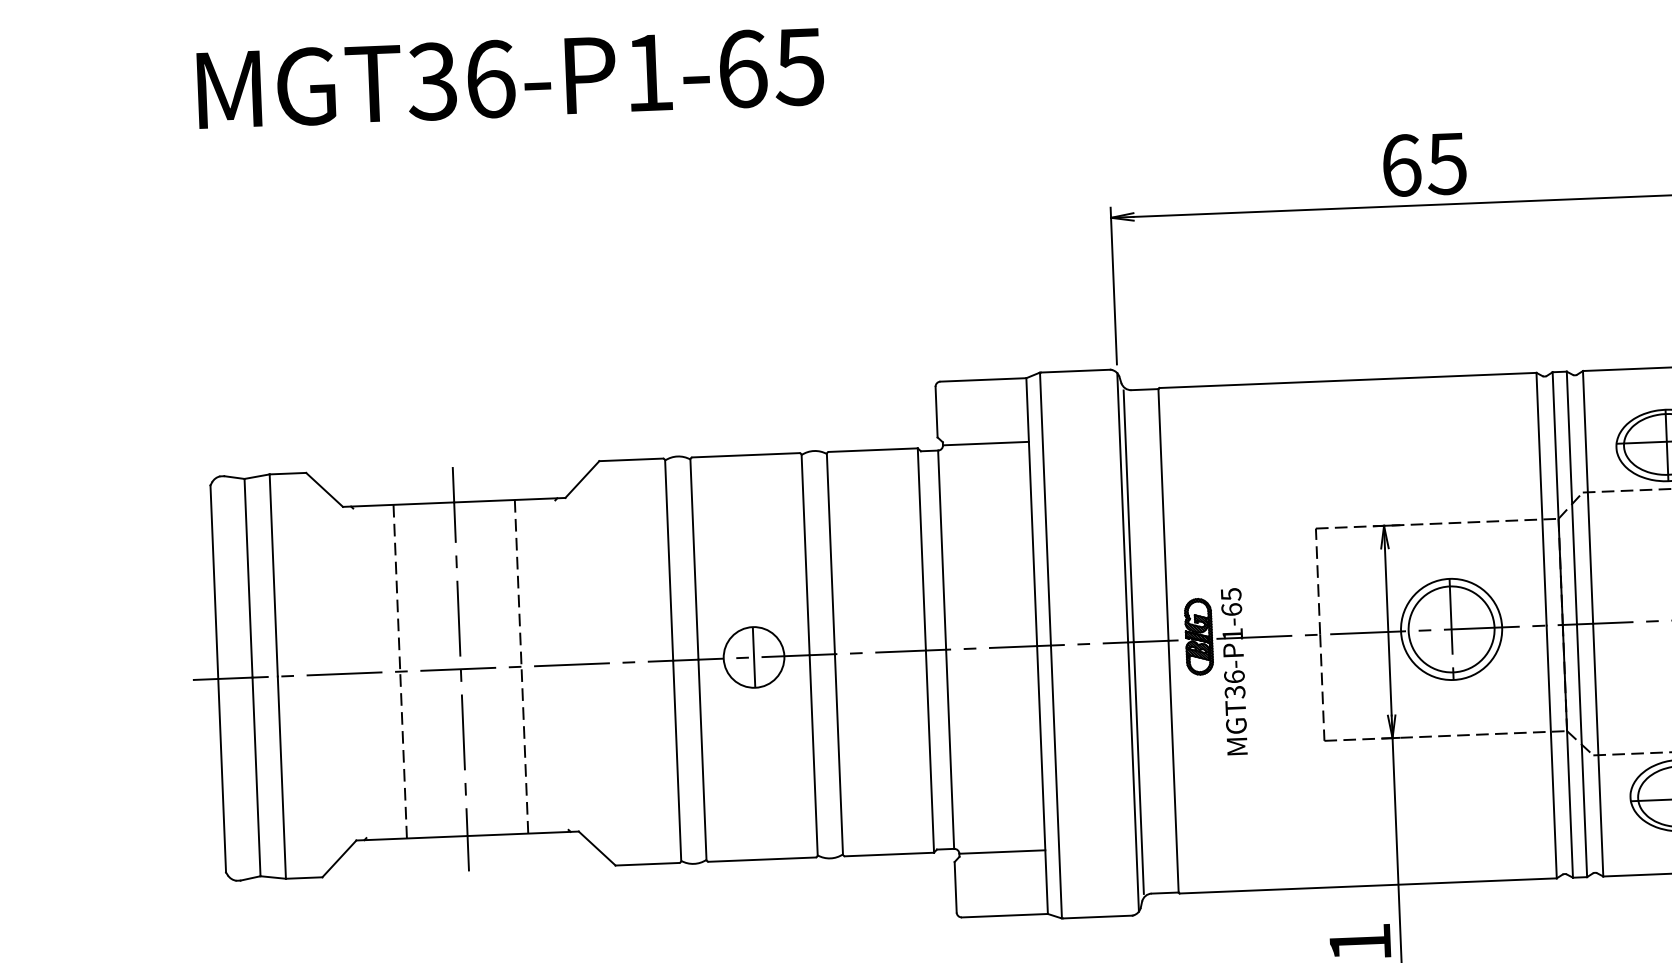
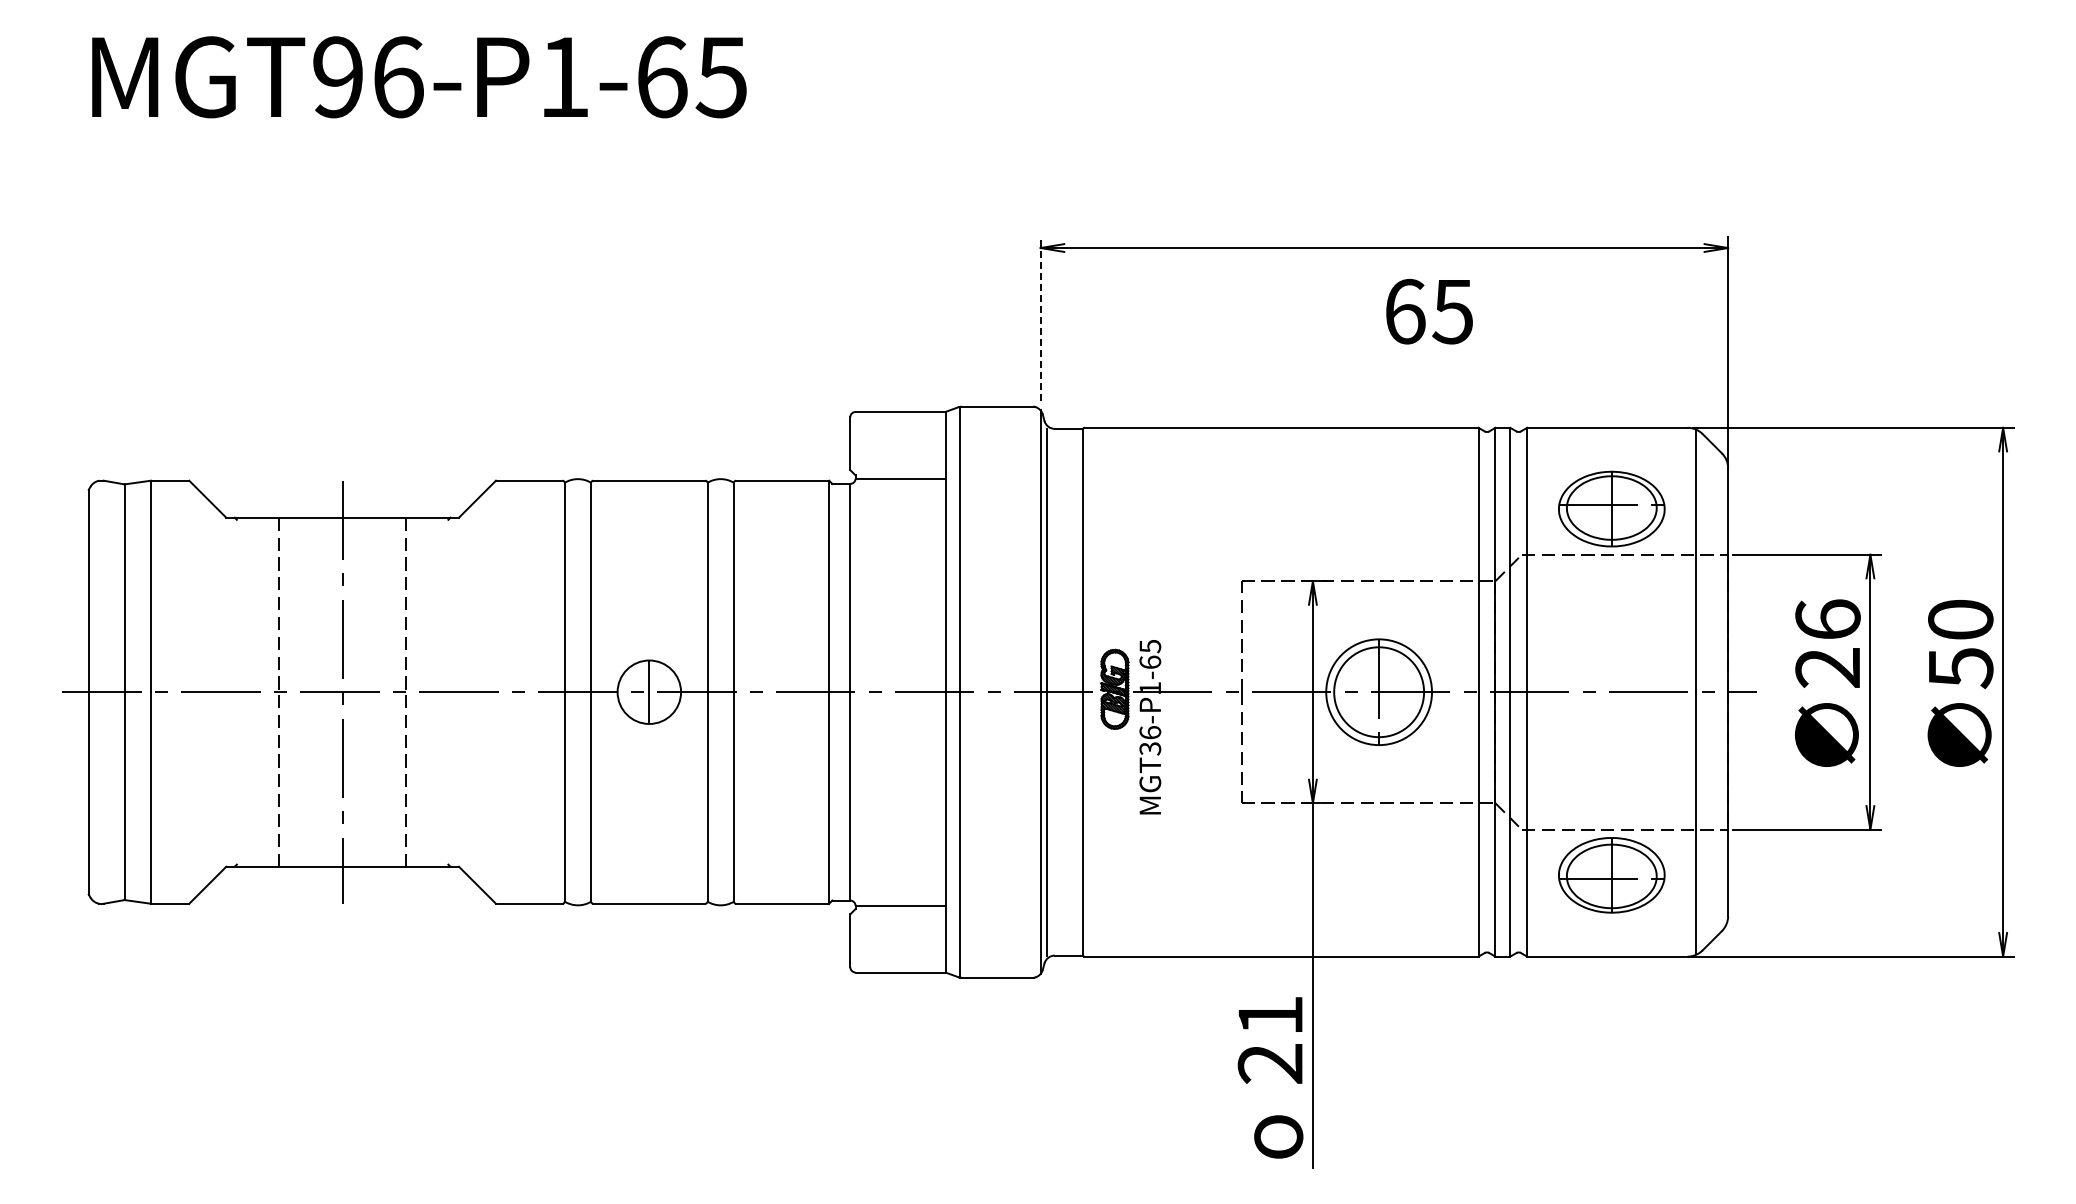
text: (431, 81) -> (336, 77), MGT36-P1-65 -> MGT96-P1-65
text: (1424, 164) -> (1429, 311), moved
line: (1113, 286) -> (1040, 319), solid -> dashed

